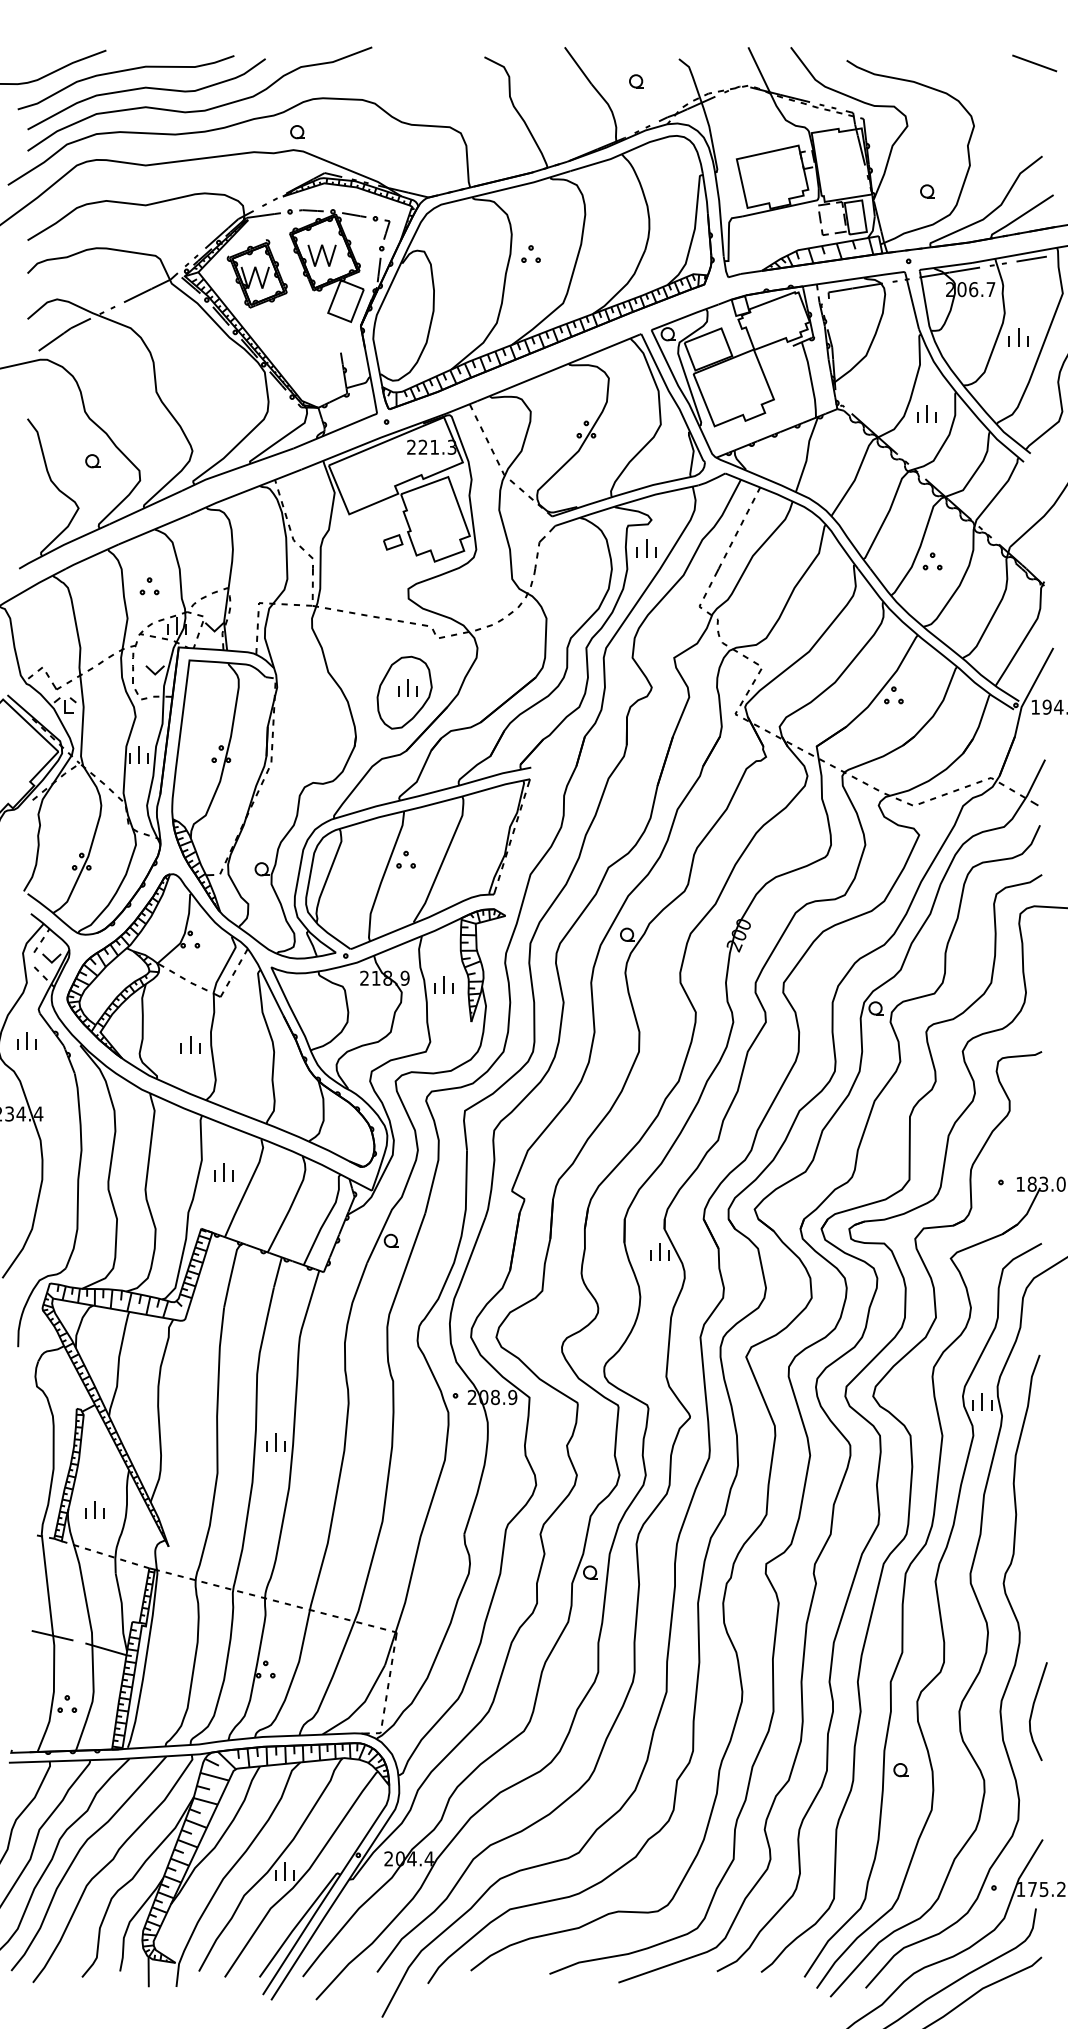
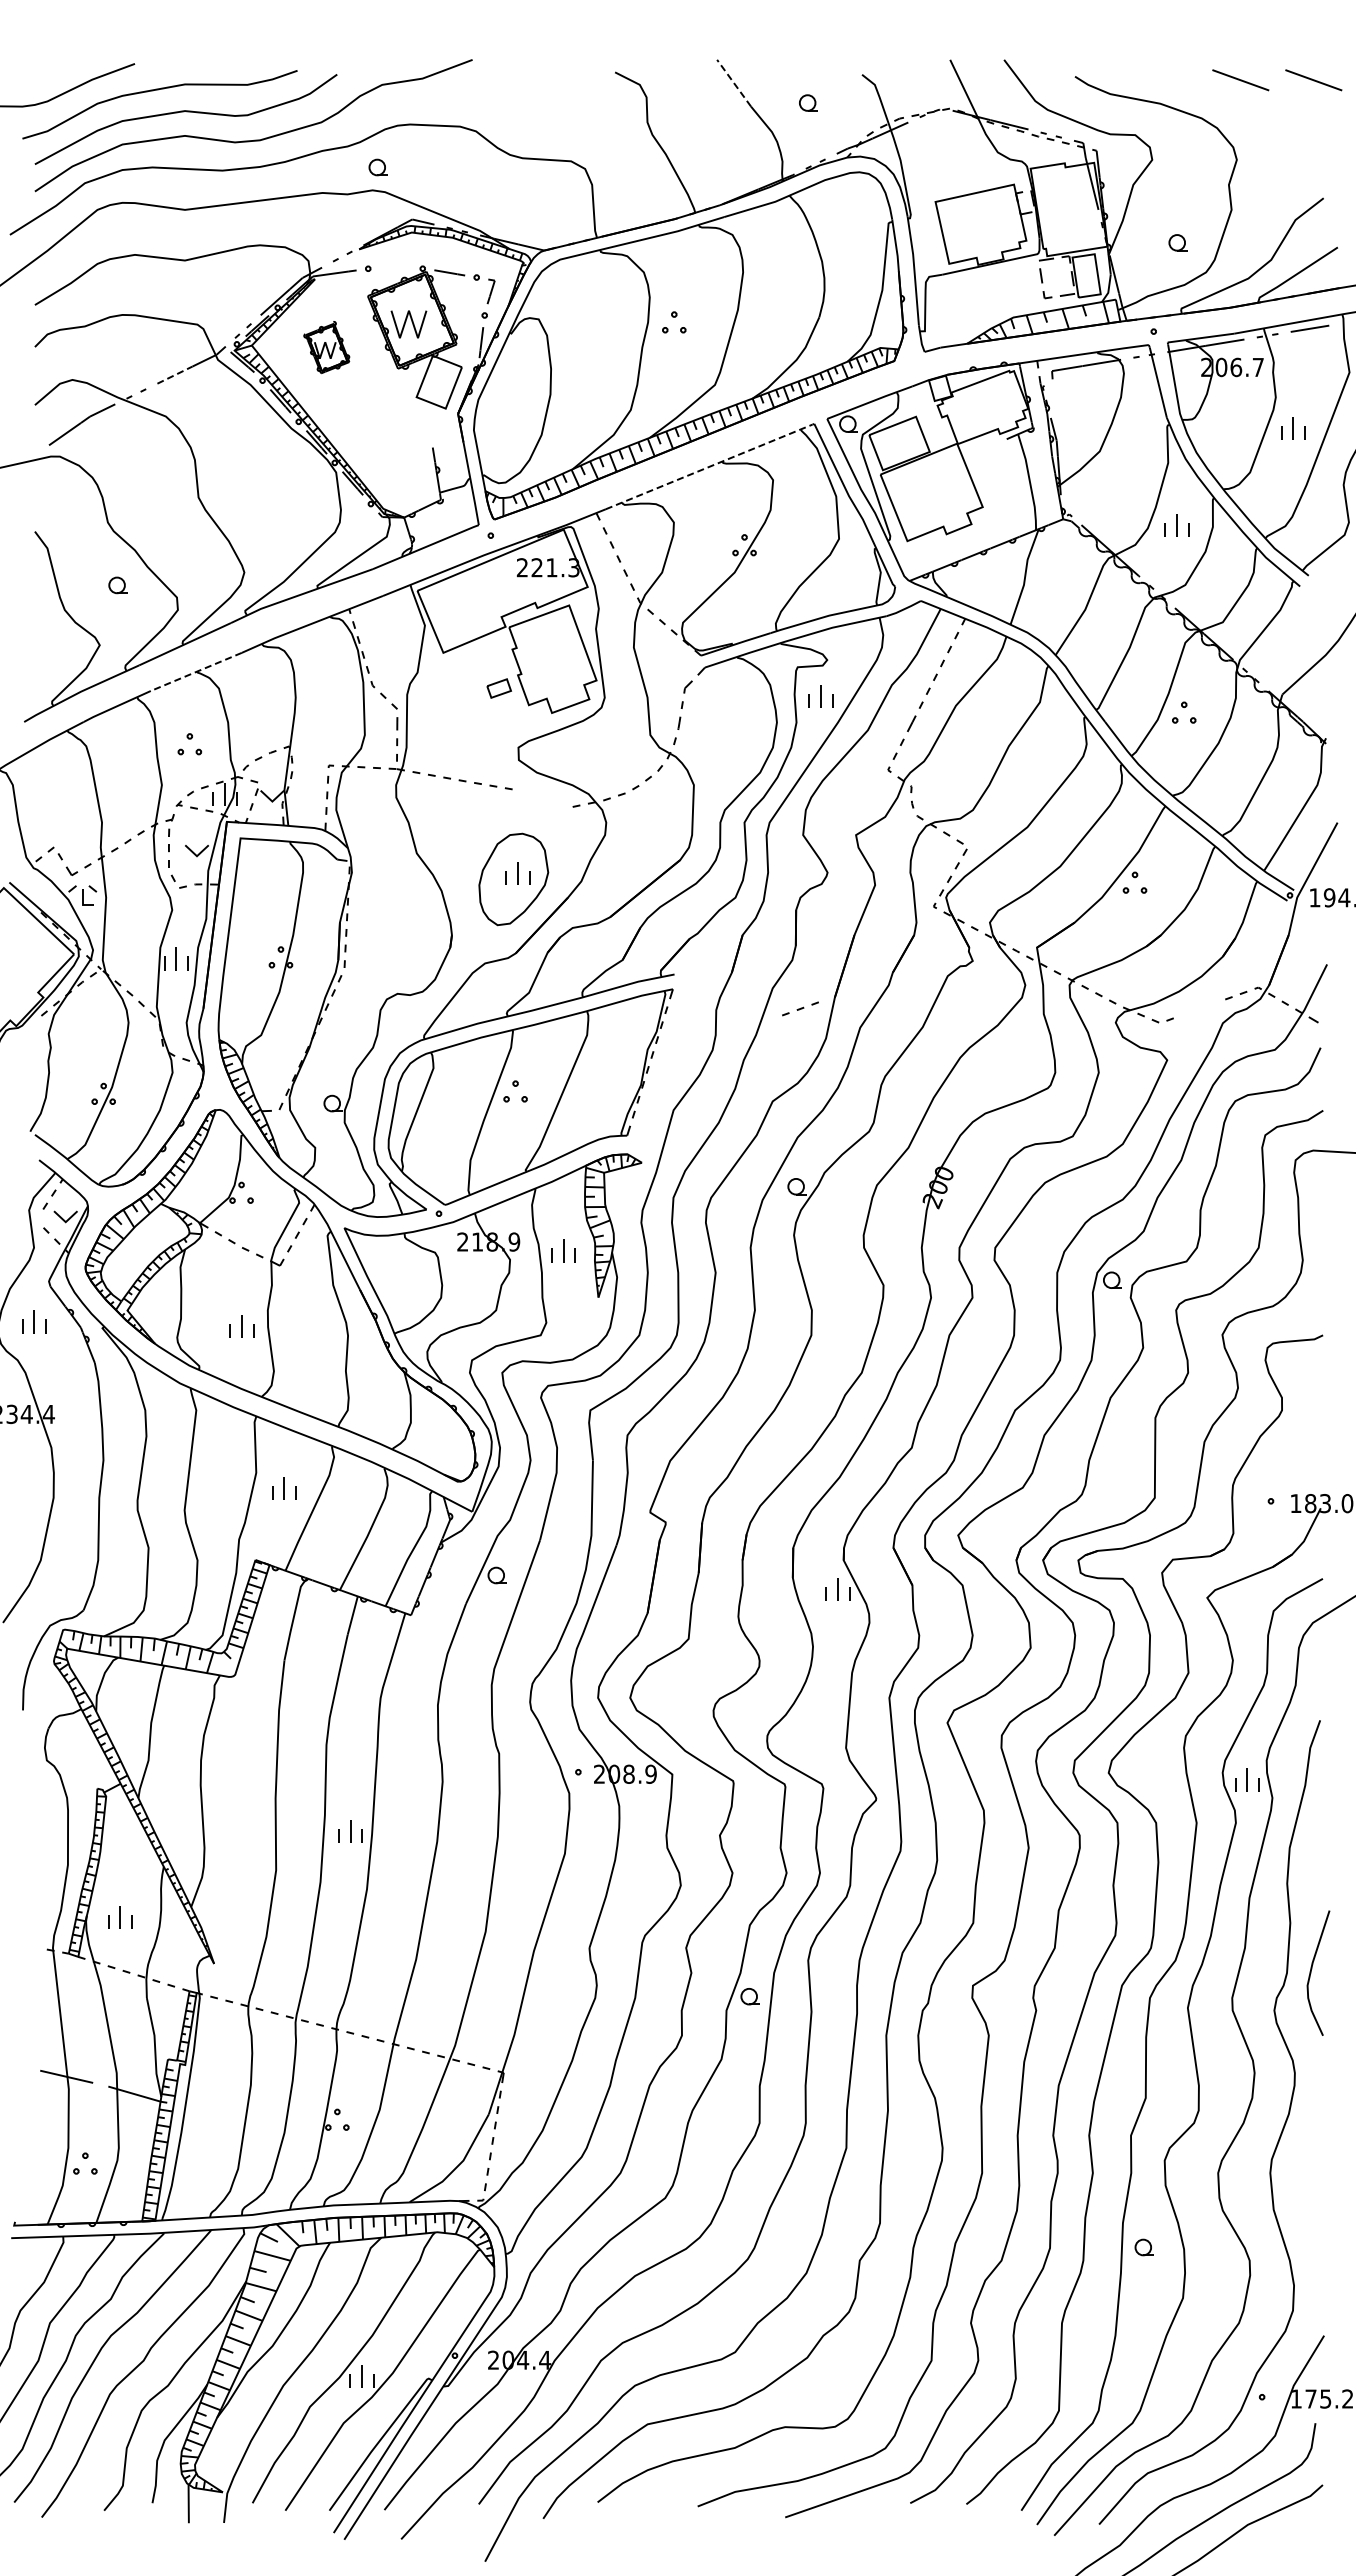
line: (976, 63) -> (1240, 80), added
line: (578, 65) -> (734, 83), solid -> dashed
line: (310, 210) -> (394, 266), removed
part: (257, 273) -> (326, 347), size x0.6
line: (138, 295) -> (175, 375), solid -> dashed
line: (558, 367) -> (709, 466), solid -> dashed
line: (154, 529) -> (195, 672), solid -> dashed
part: (427, 630) -> (542, 800), removed
part: (944, 794) -> (800, 1008), moved
curve: (1033, 1708) -> (1312, 1969), moved

